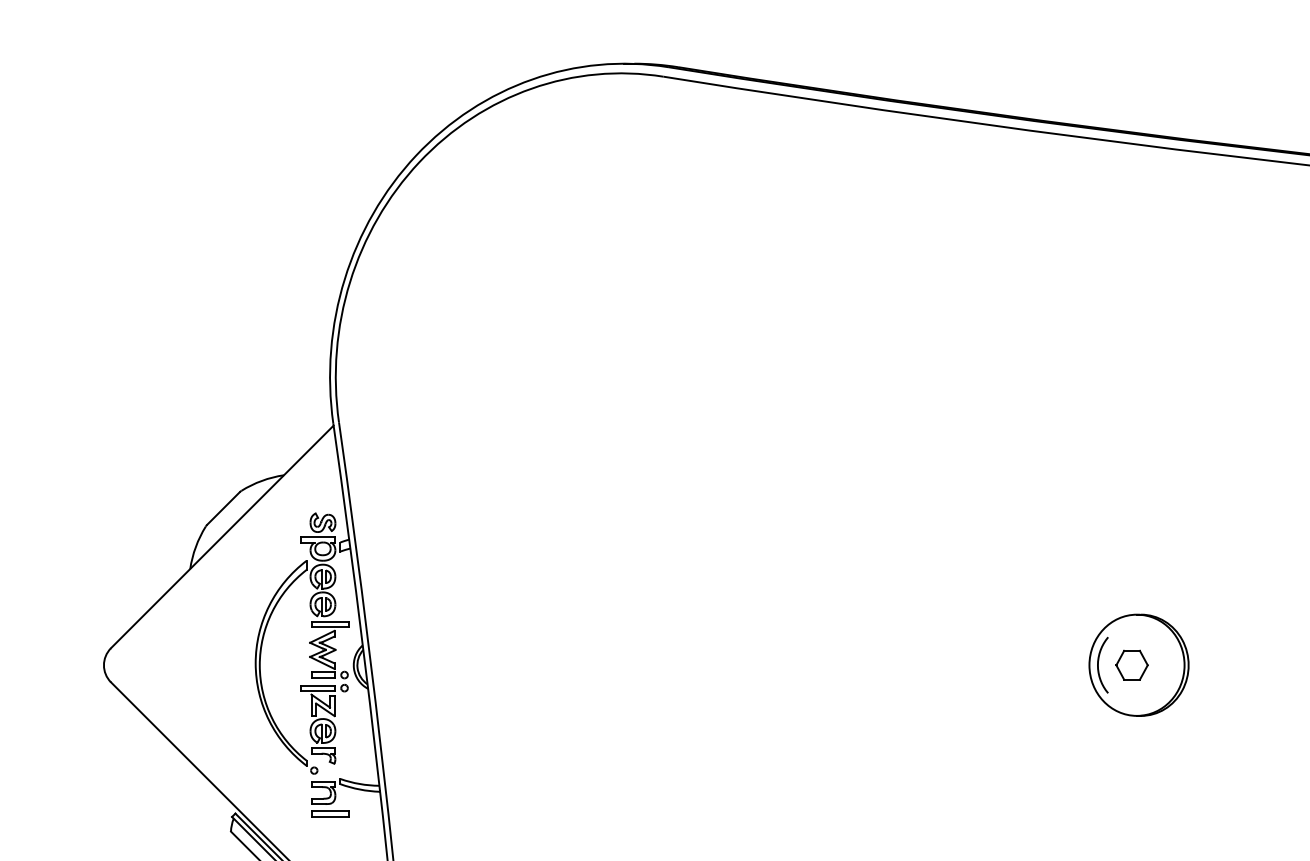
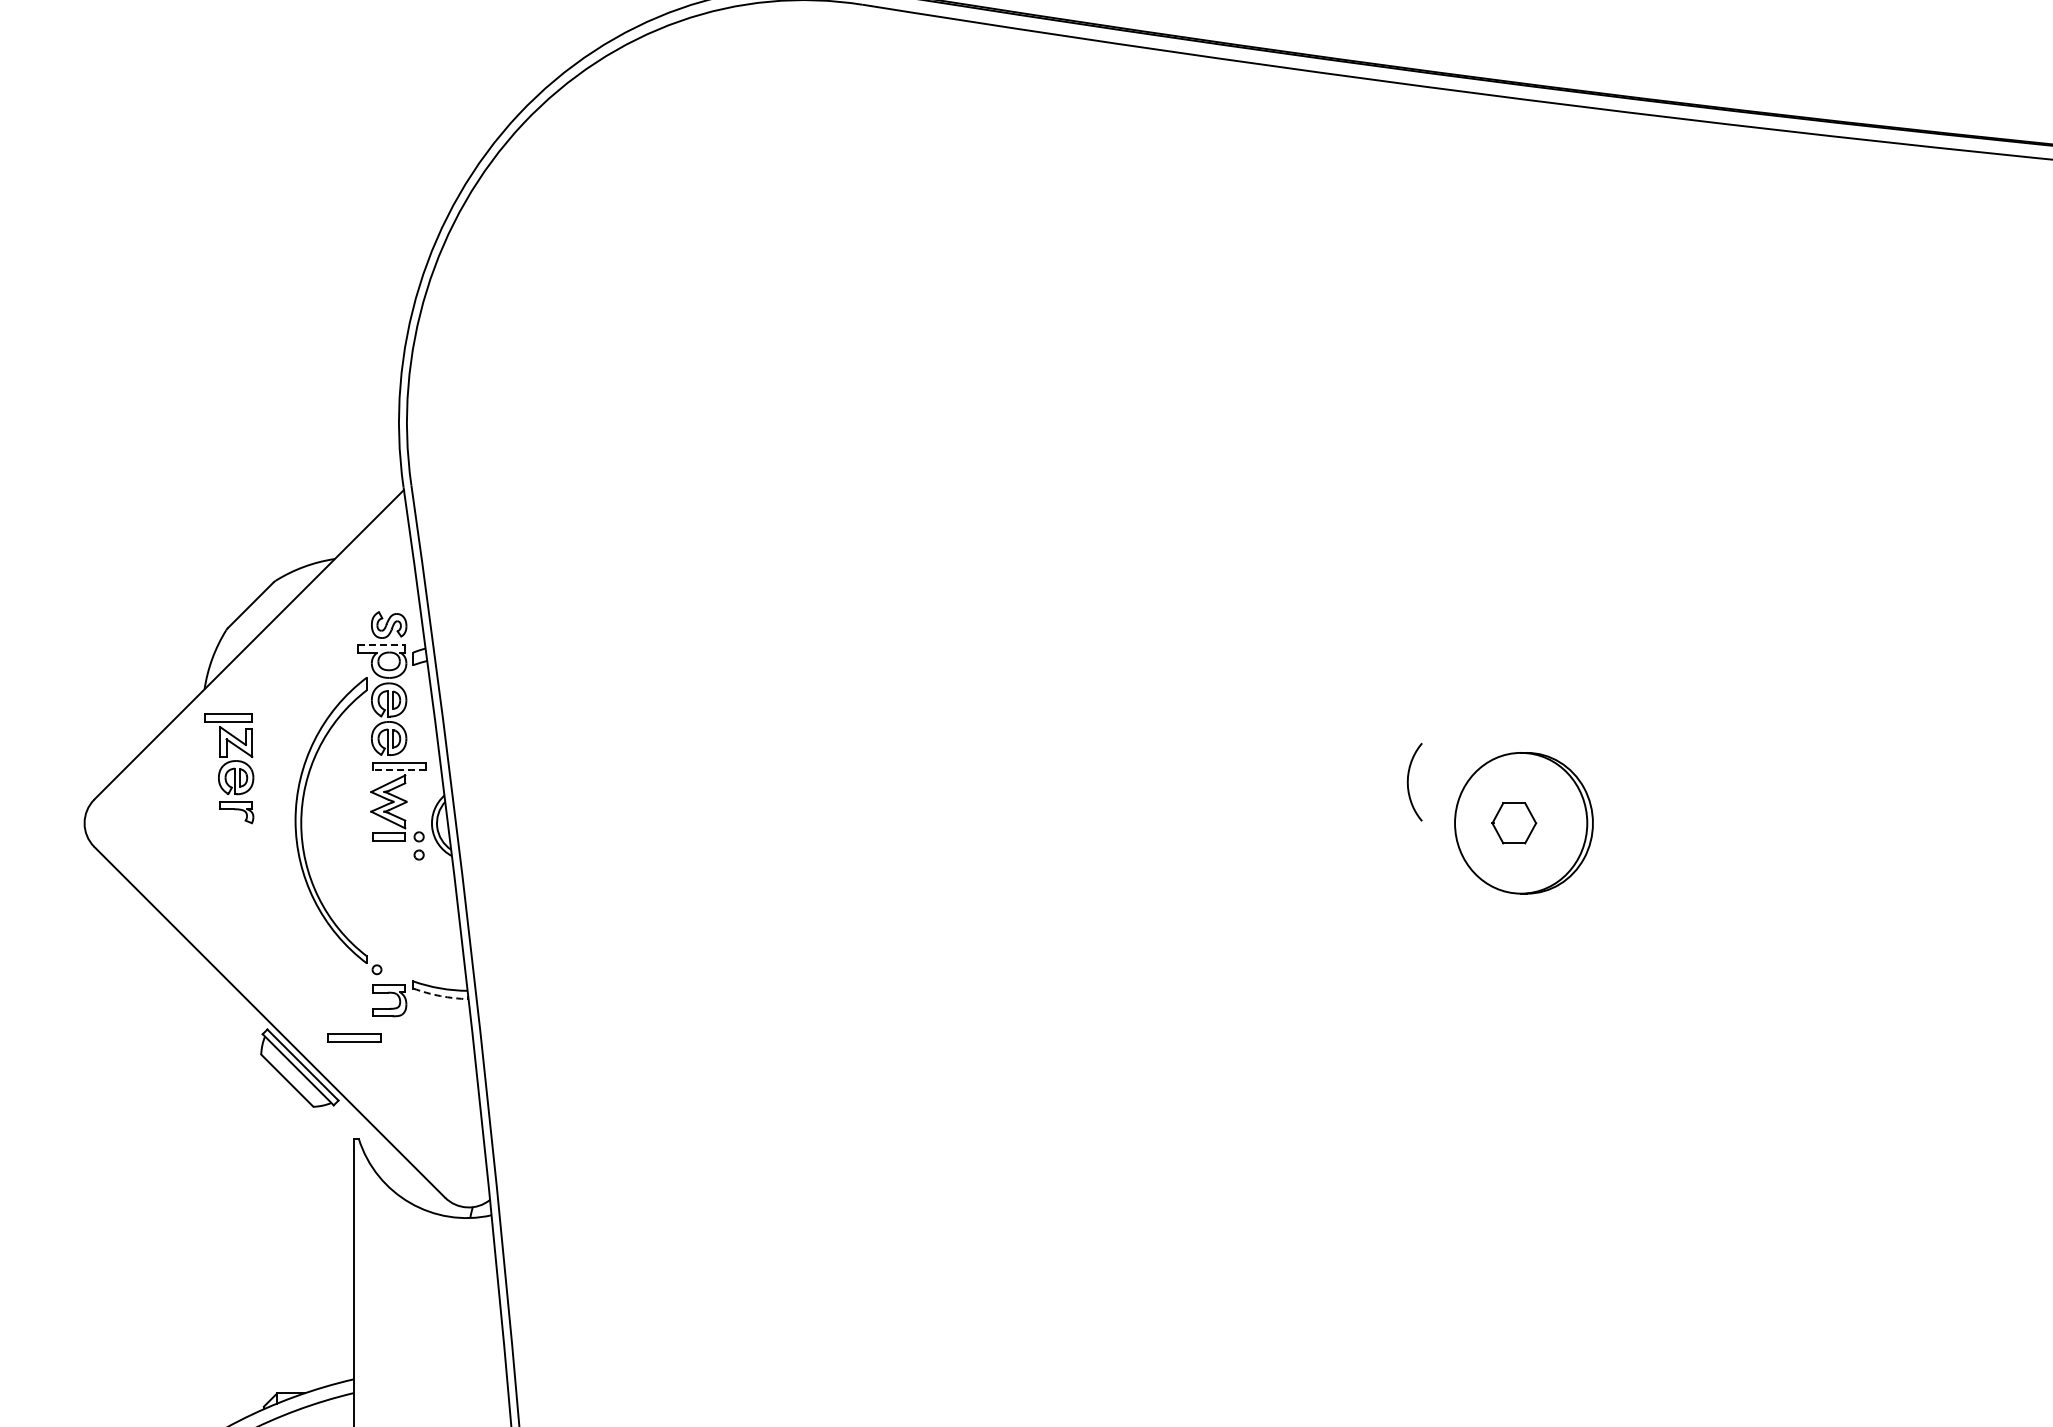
line: (317, 537) -> (381, 645), solid -> dashed
line: (329, 627) -> (398, 770), solid -> dashed
curve: (1098, 665) -> (1408, 782), moved
part: (318, 724) -> (229, 768), moved
arc: (359, 789) -> (440, 996), solid -> dashed
part: (330, 813) -> (354, 1037), moved

